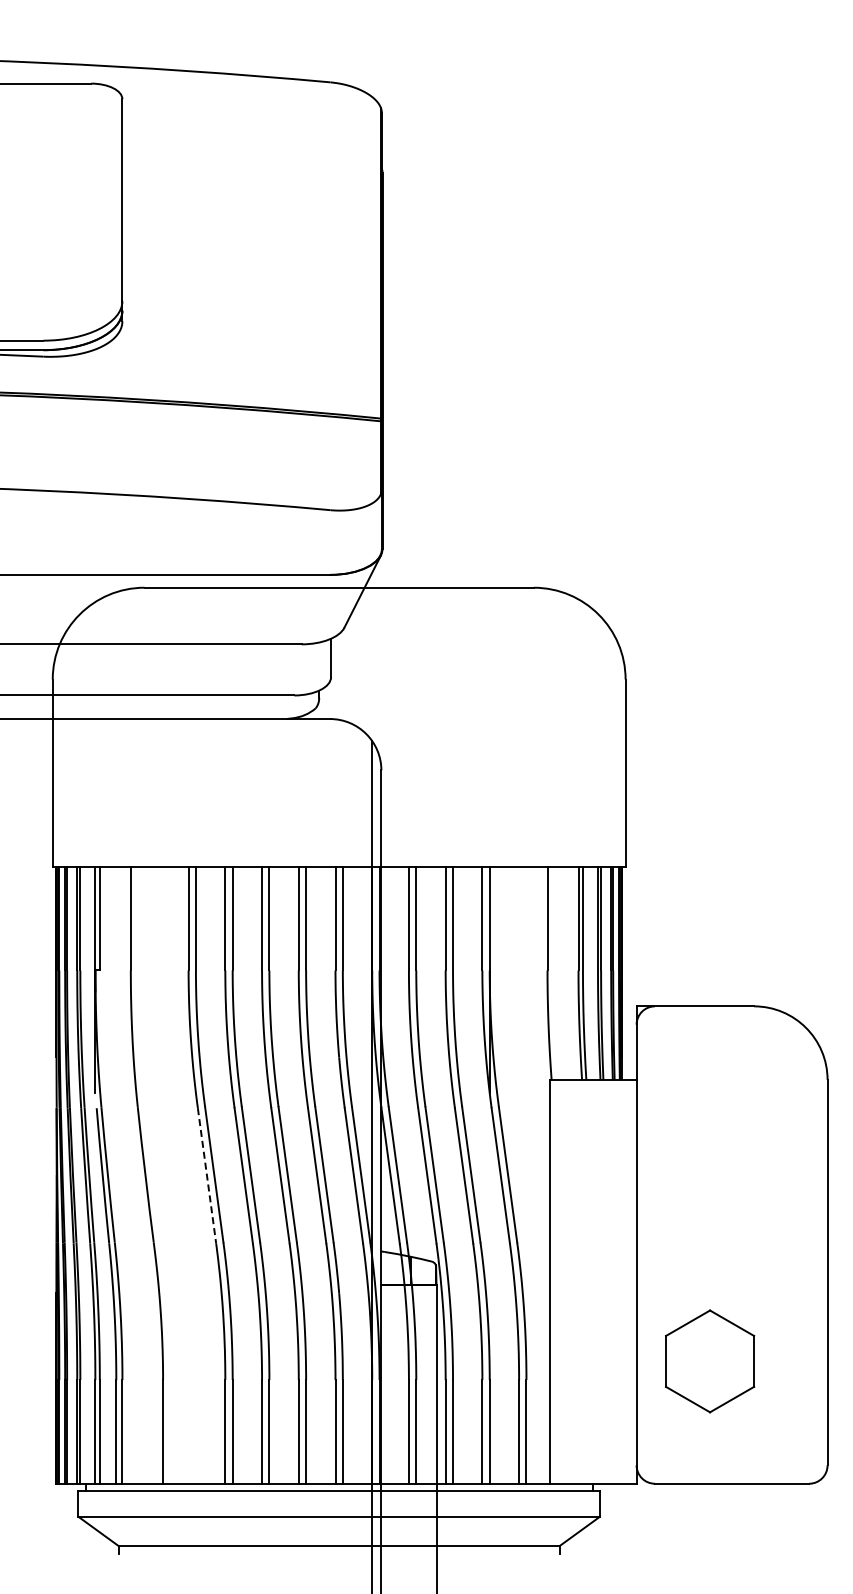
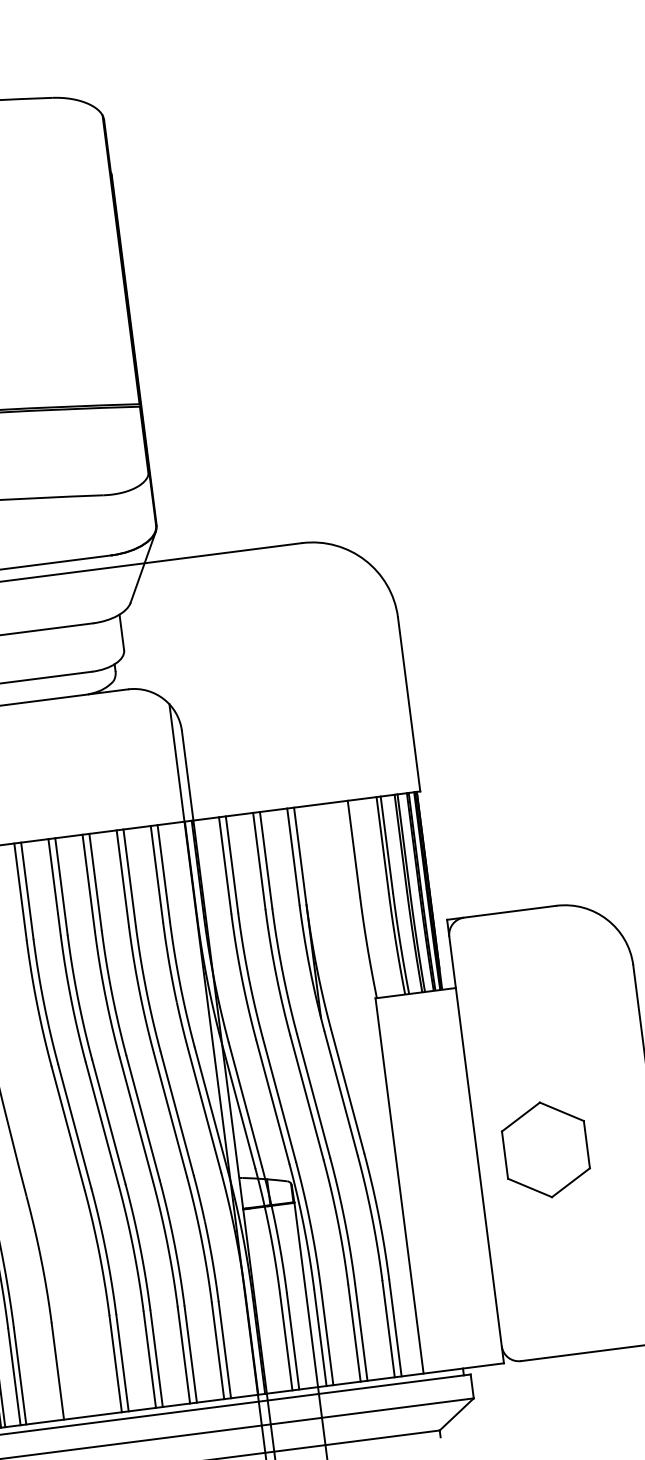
line: (207, 1176) -> (68, 1128), dashed -> solid
part: (710, 1361) -> (546, 1149), moved

